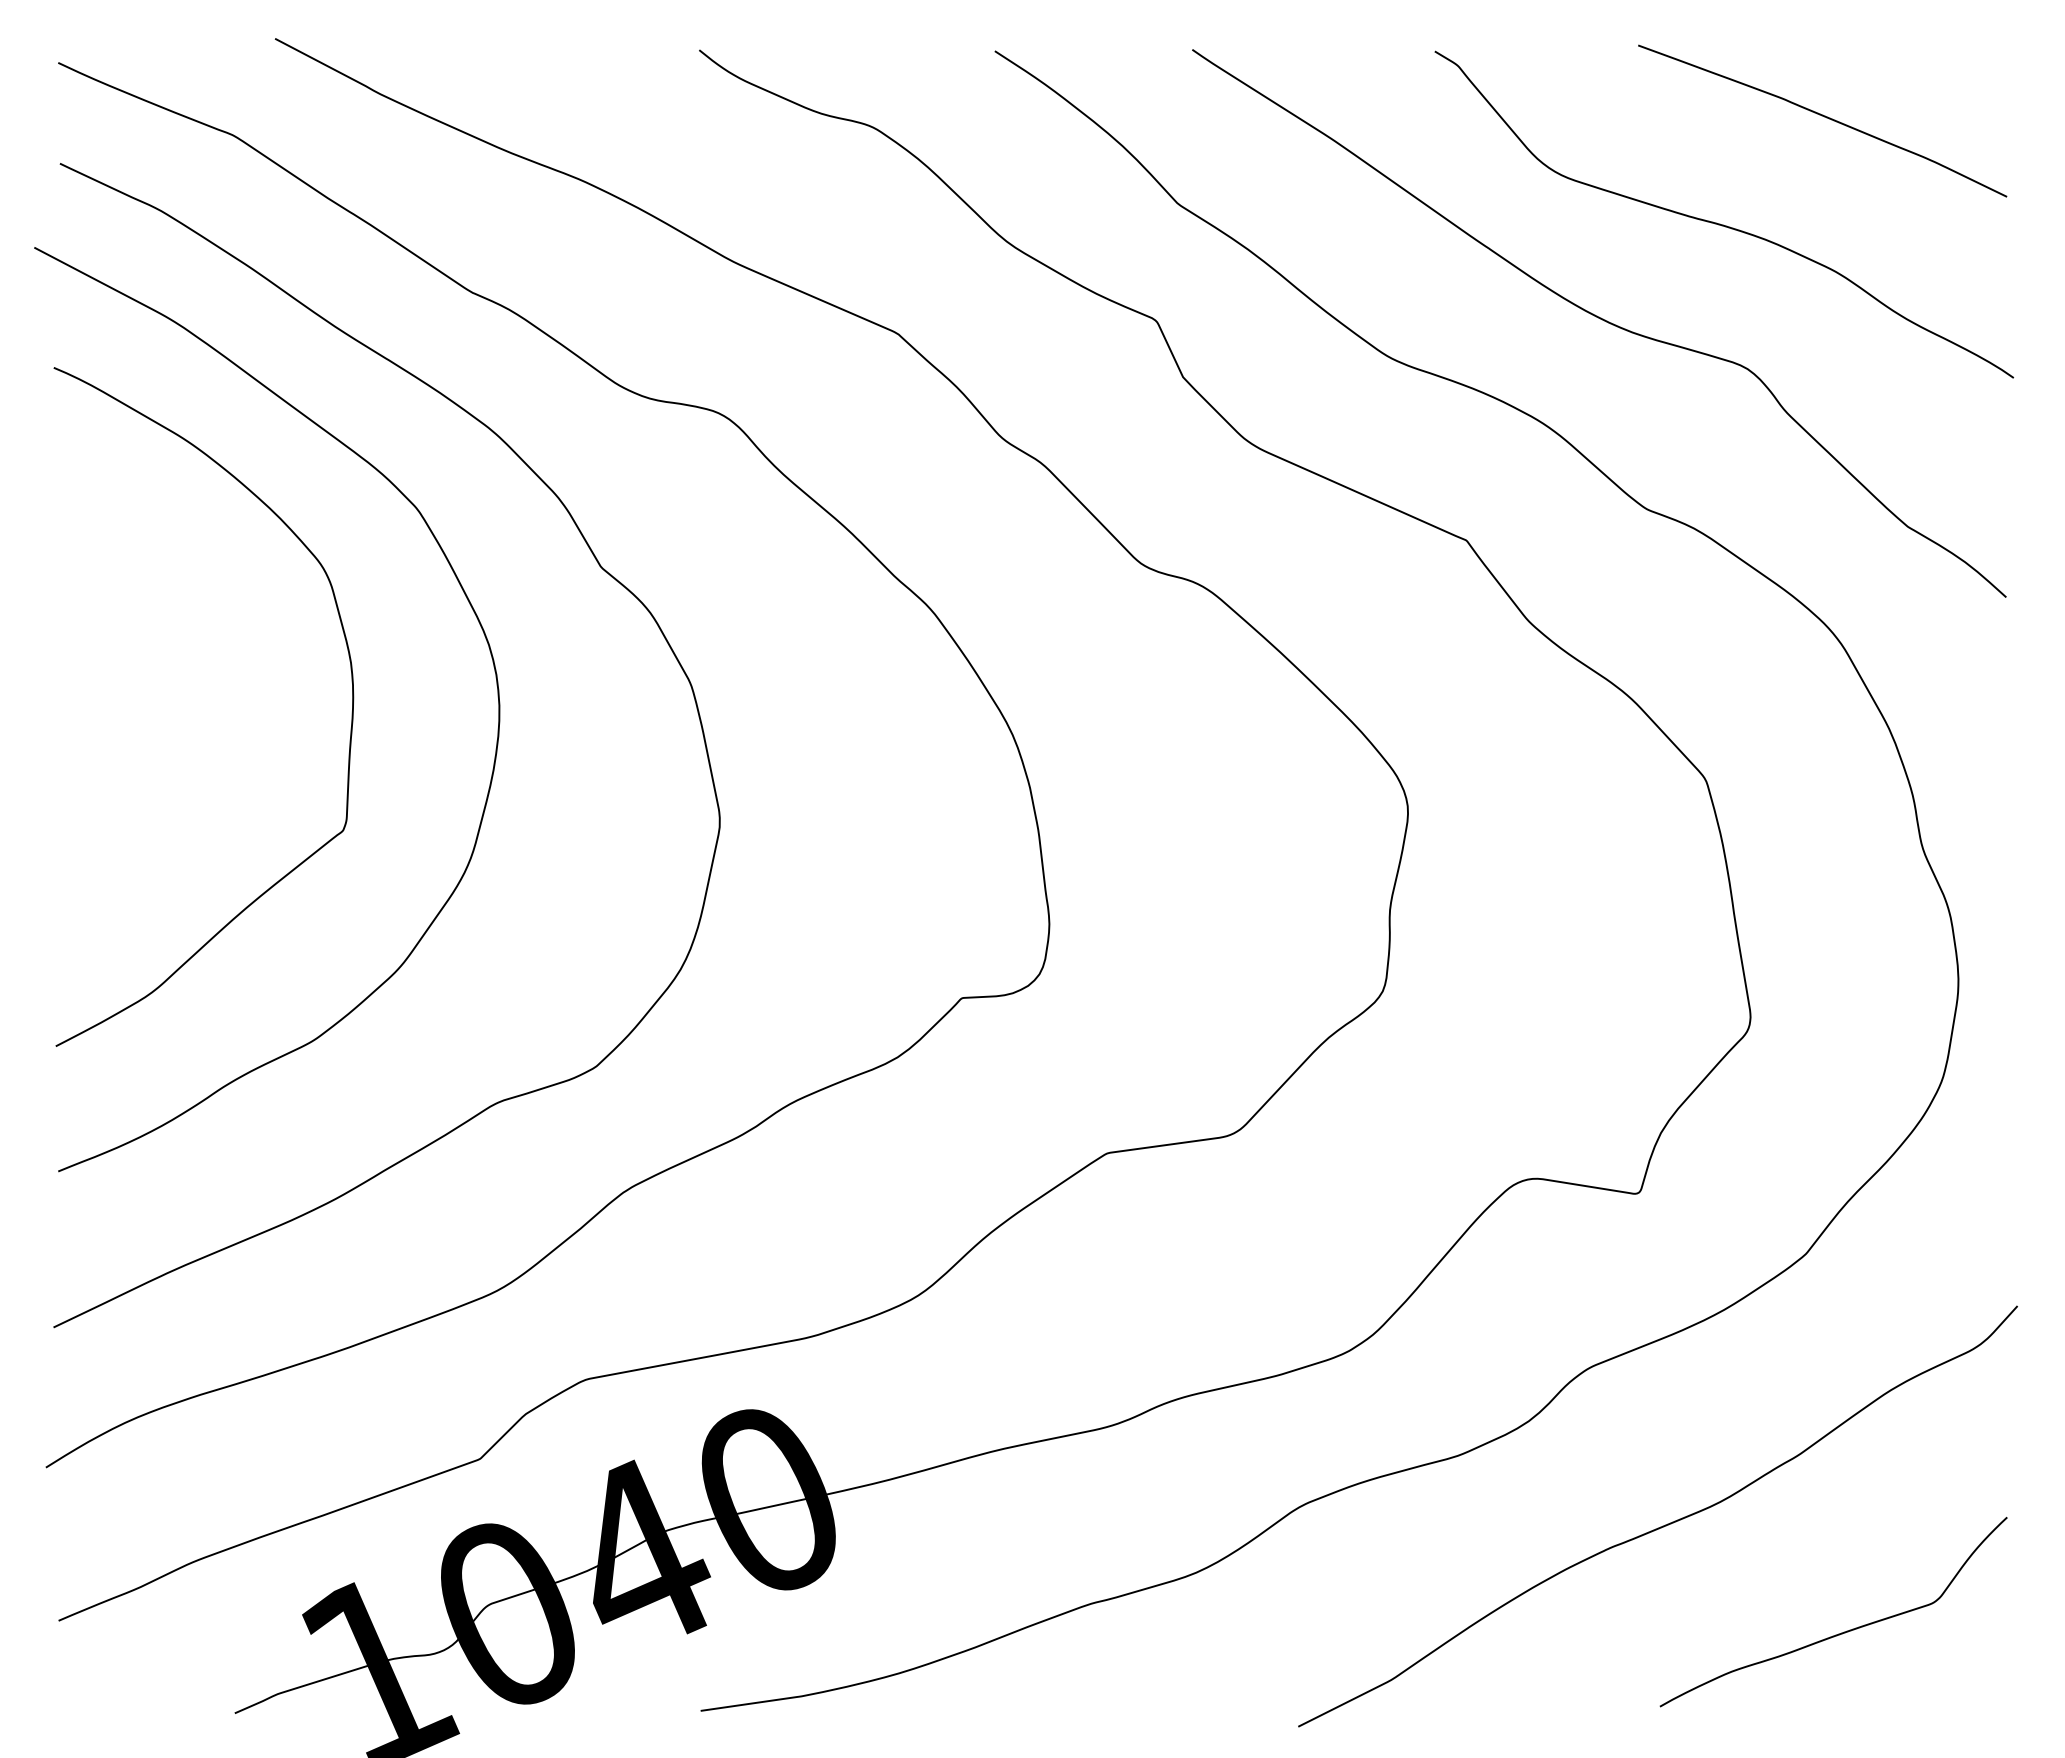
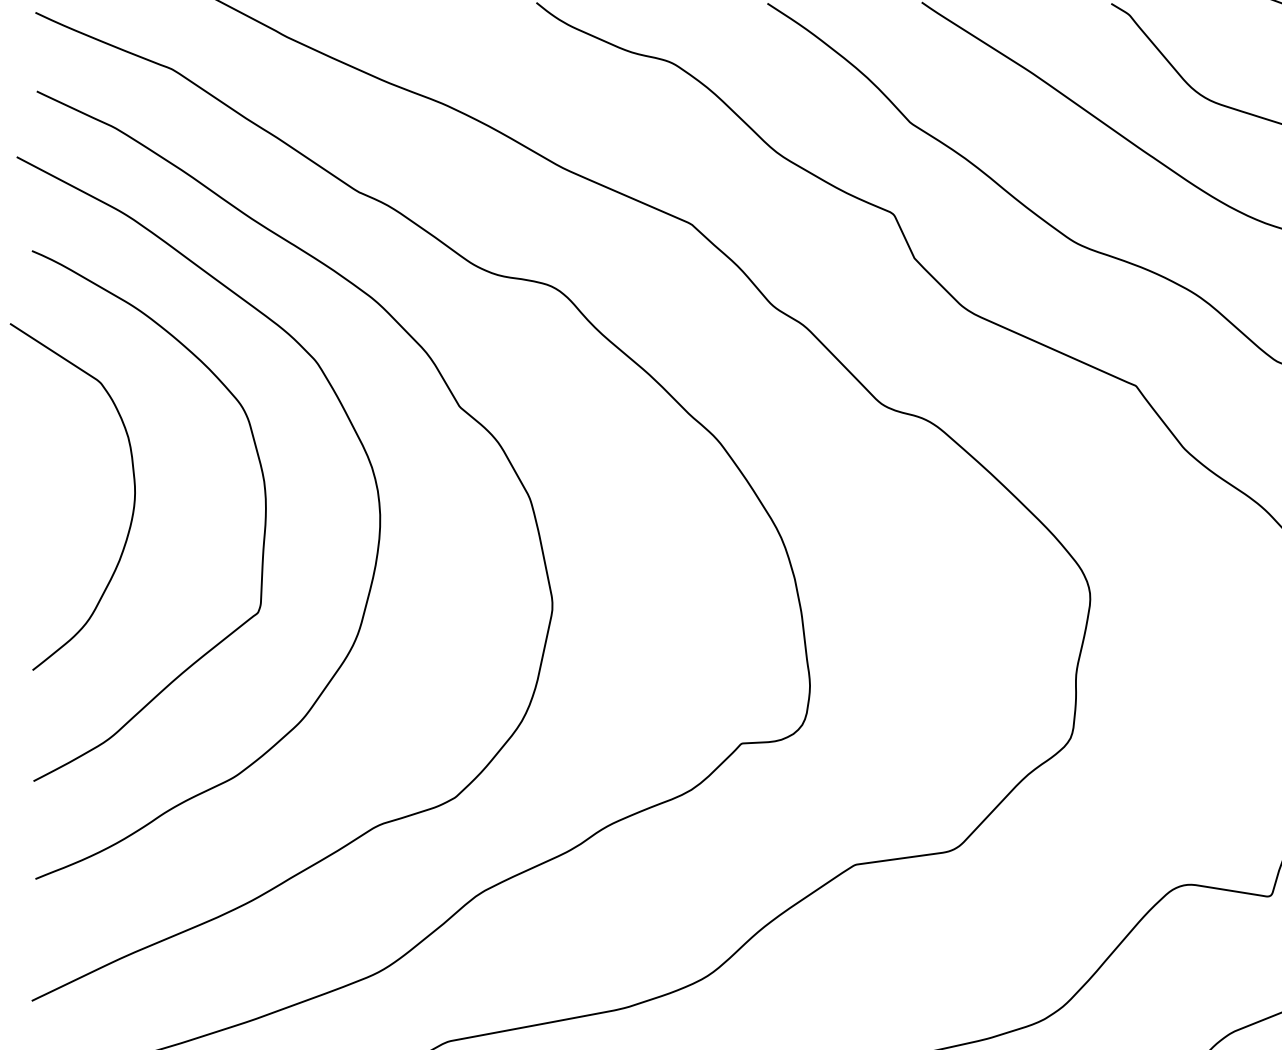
curve: (183, 692) -> (133, 504), added

